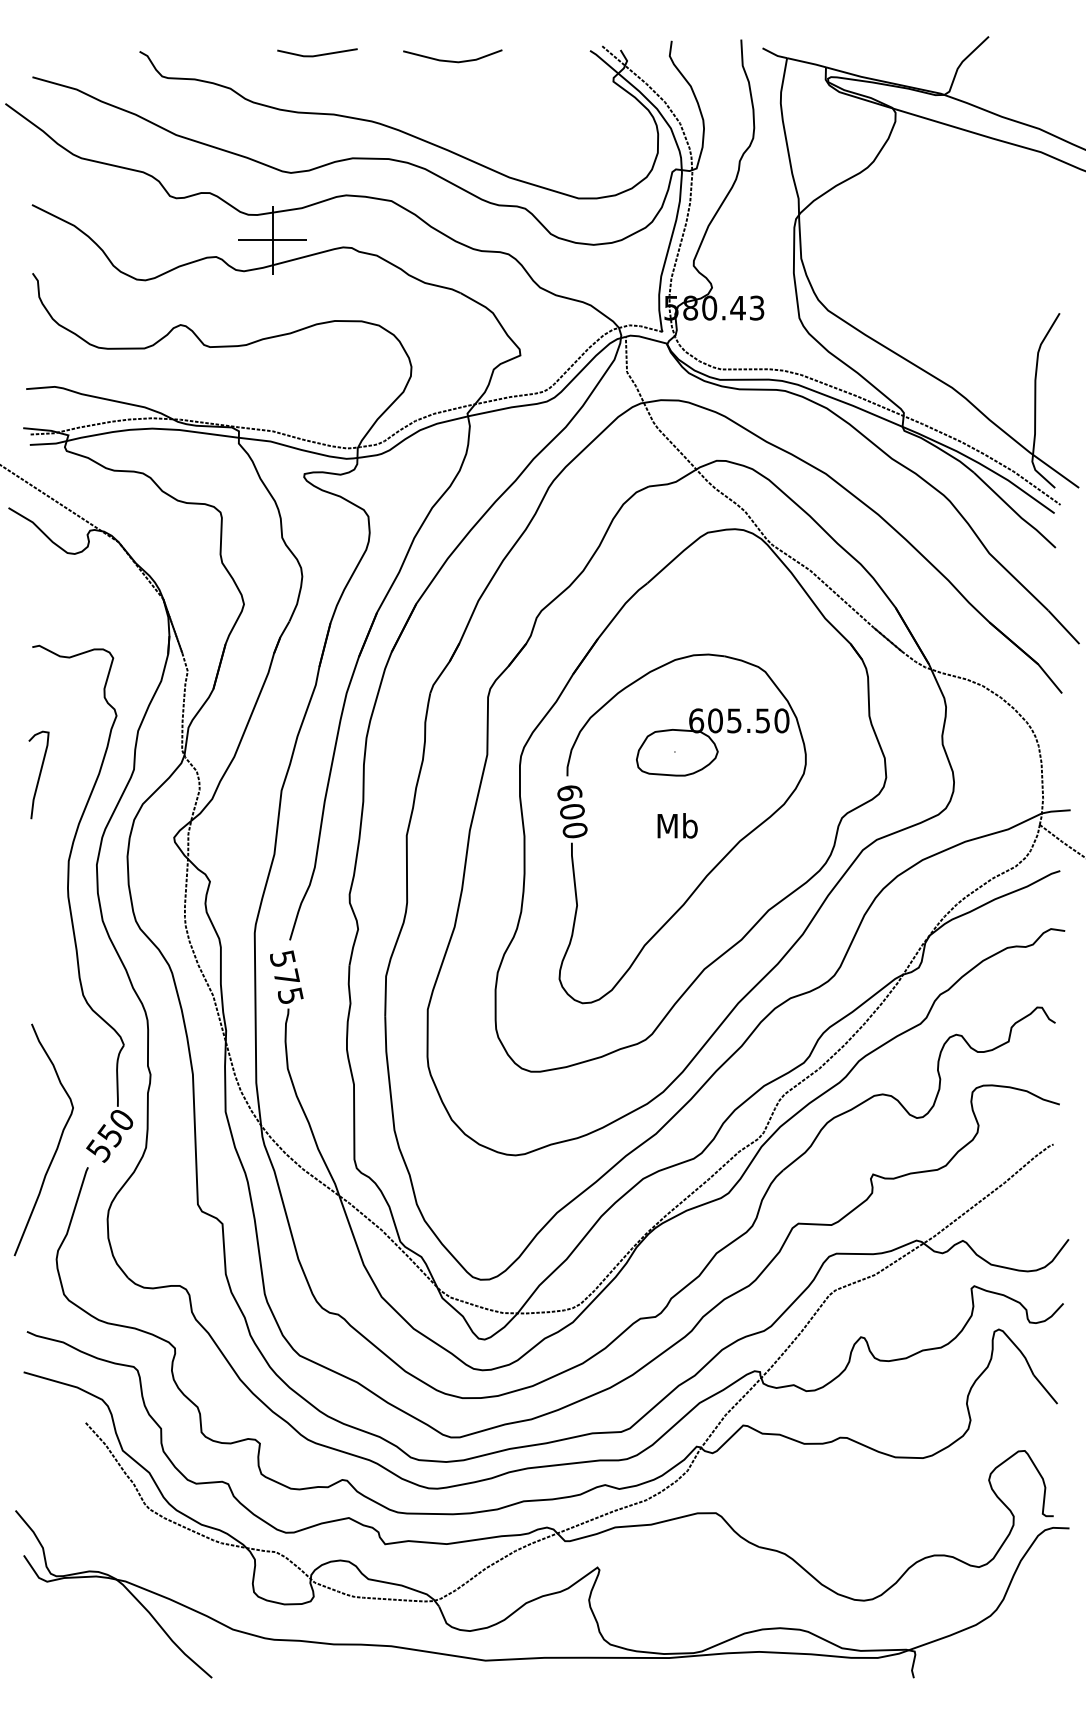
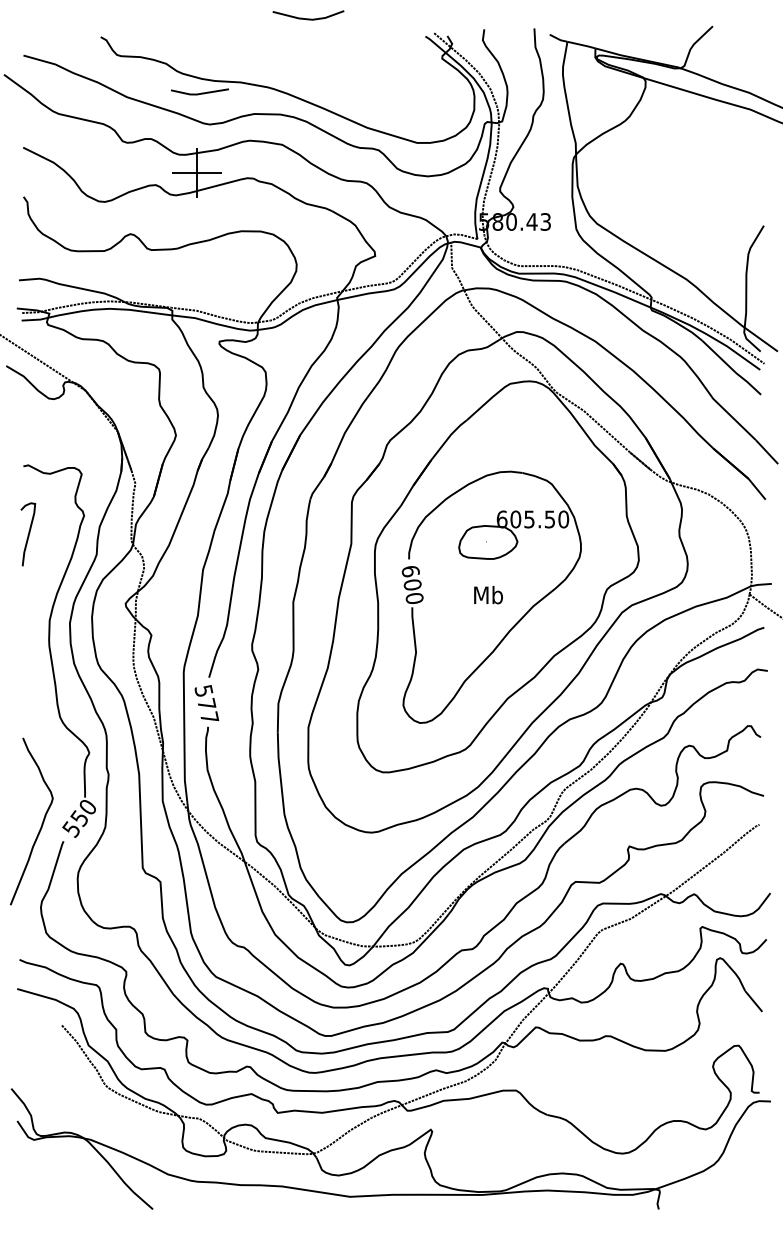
line: (316, 54) -> (199, 93), moved
line: (452, 60) -> (308, 18), moved
curve: (39, 775) -> (28, 534), moved
text: (290, 995) -> (209, 717), 575 -> 577

